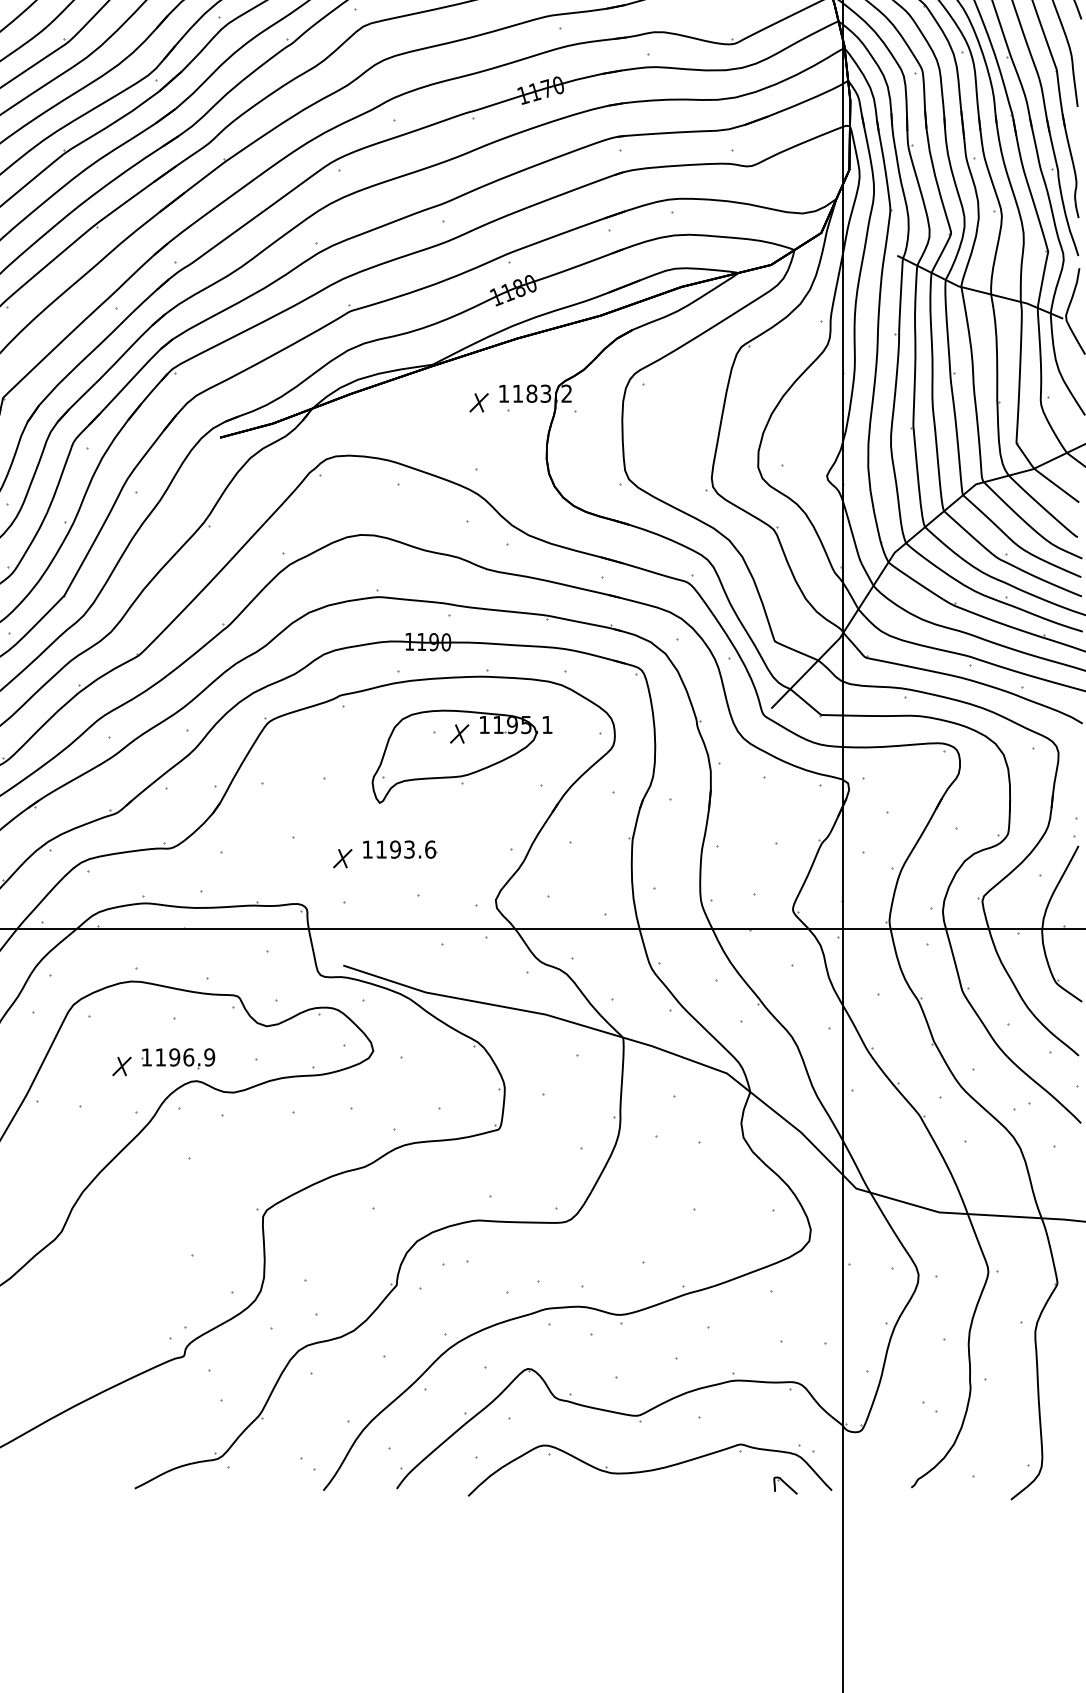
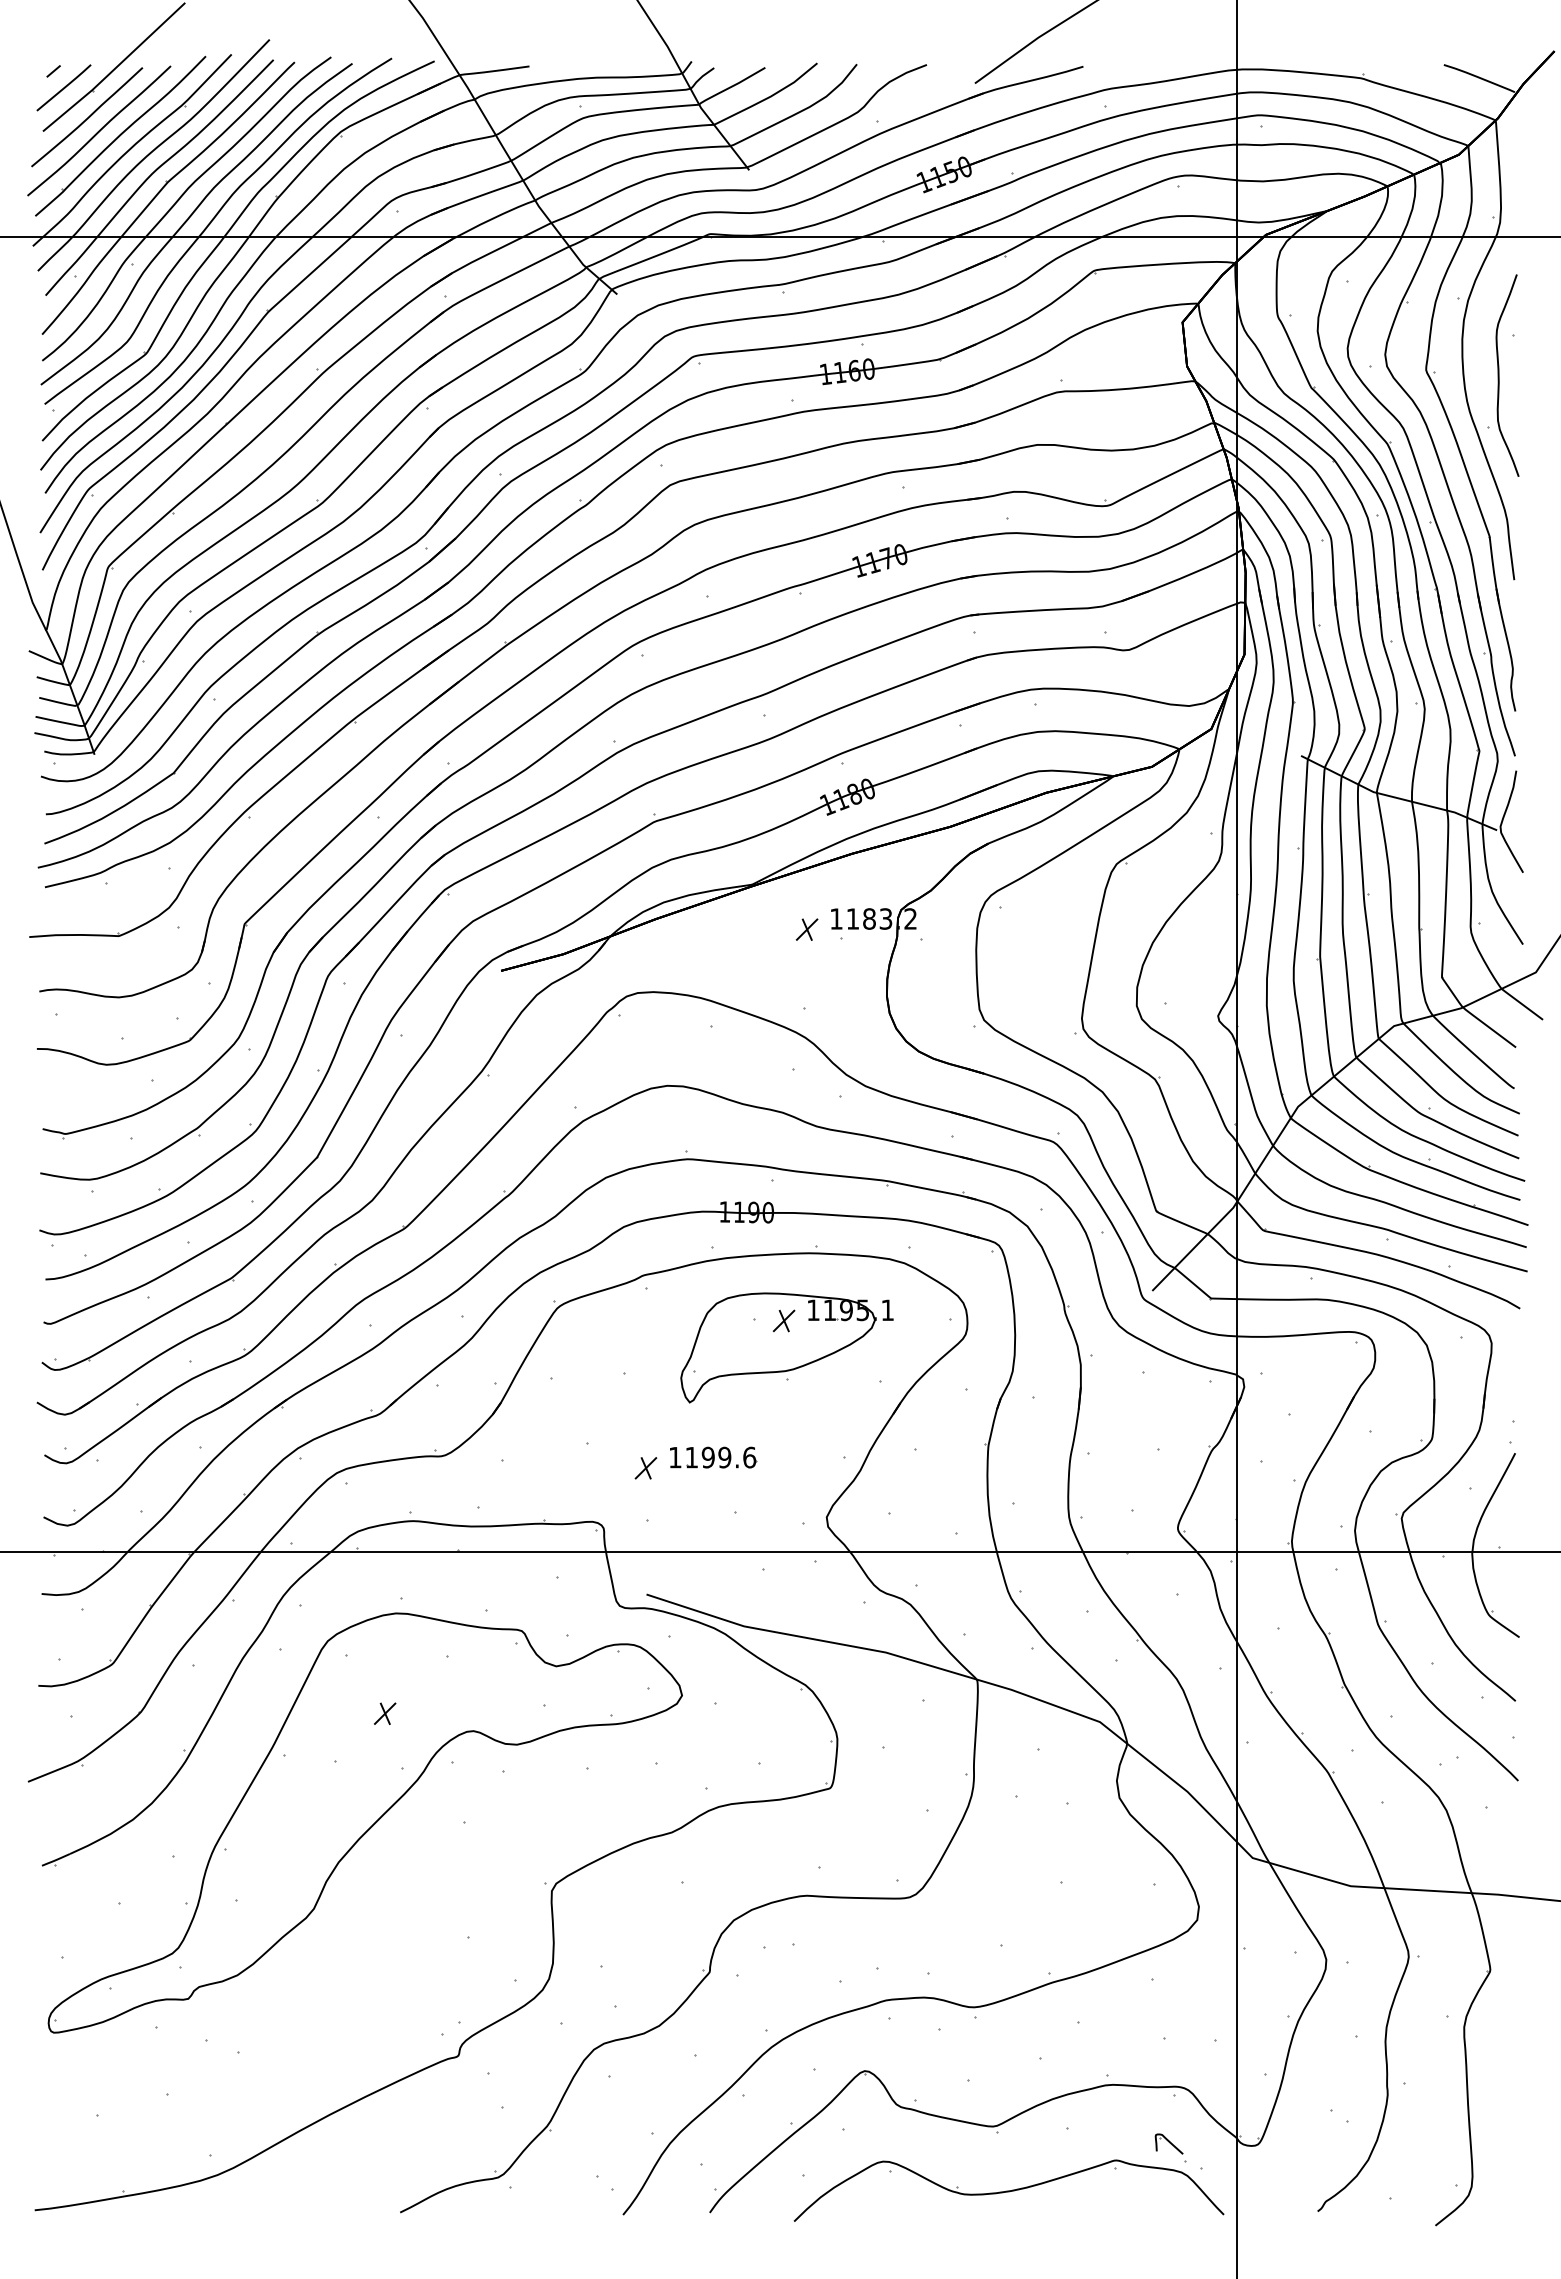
text: (409, 849) -> (724, 1457), 1193.6 -> 1199.6
part: (178, 1058) -> (451, 1704), removed
part: (785, 1485) -> (1168, 2143), moved

